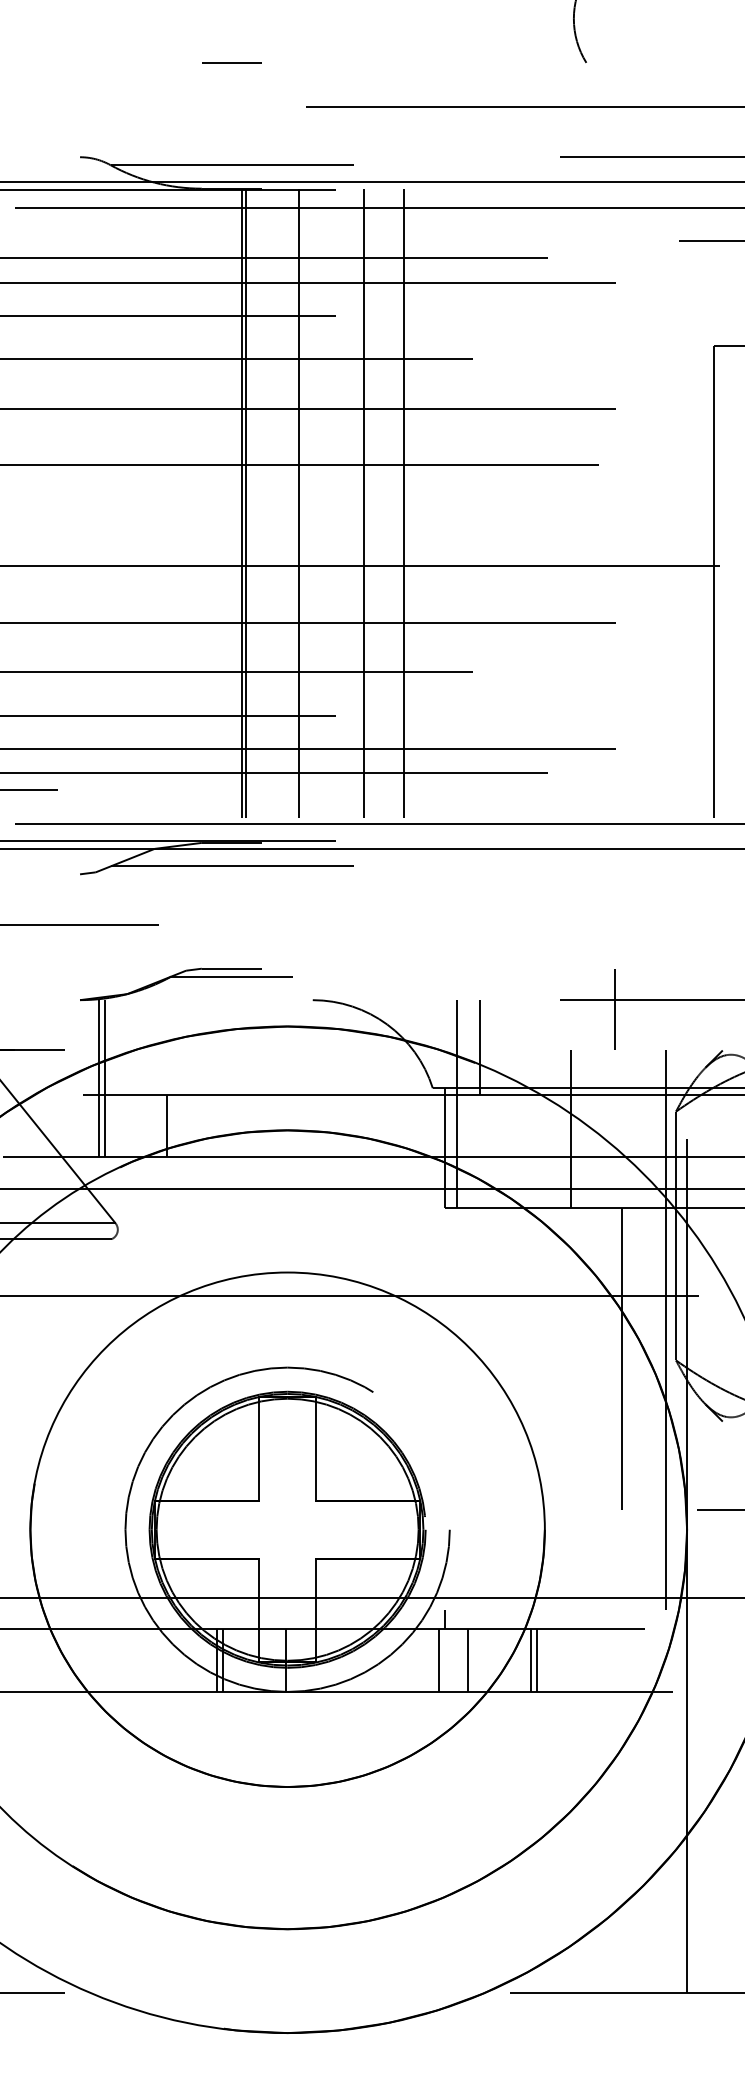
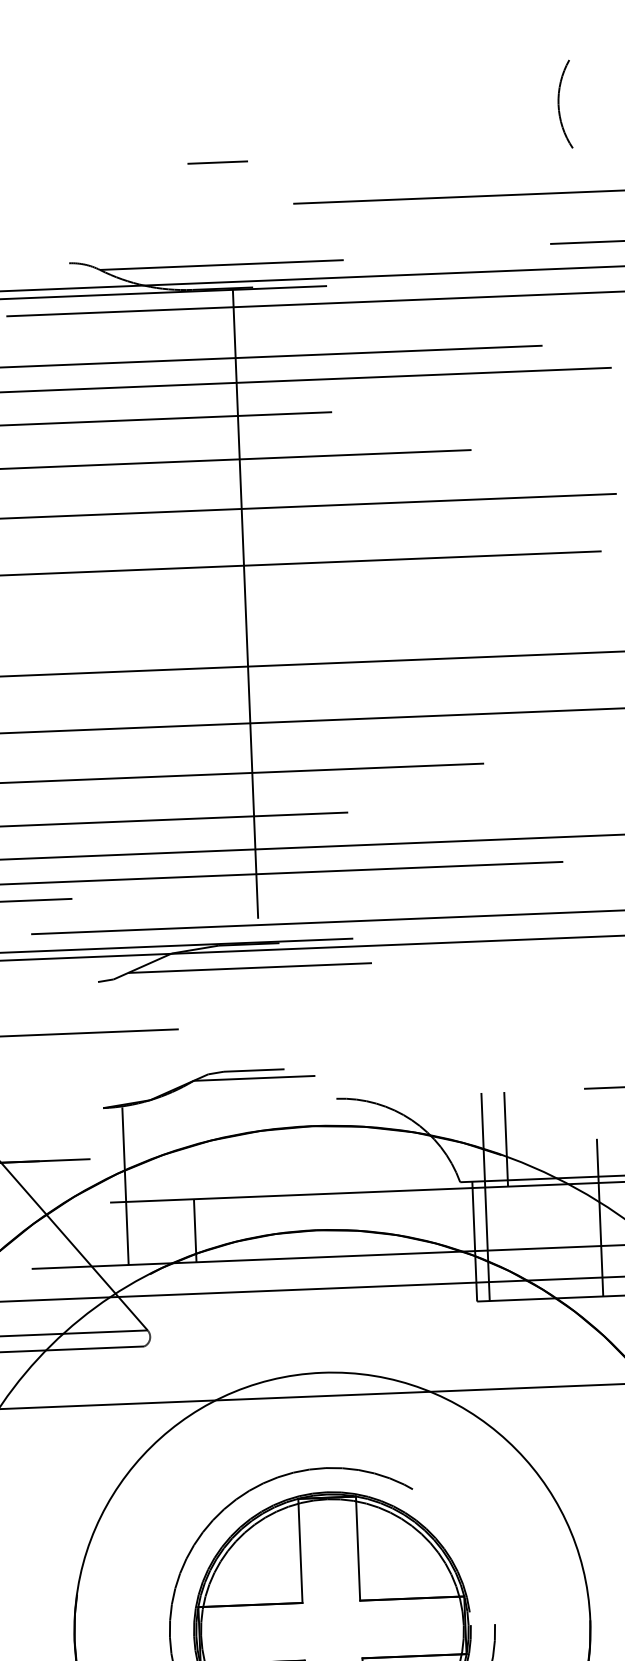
line: (246, 502) -> (249, 602), removed
line: (298, 502) -> (302, 600), removed
line: (364, 502) -> (368, 597), removed
line: (404, 502) -> (408, 596), removed
line: (104, 1078) -> (130, 1185), removed

